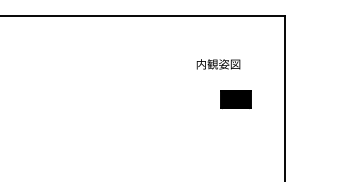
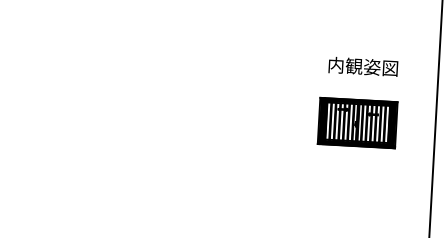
text: (218, 64) -> (363, 67), moved
part: (235, 99) -> (356, 122), size x1.67

